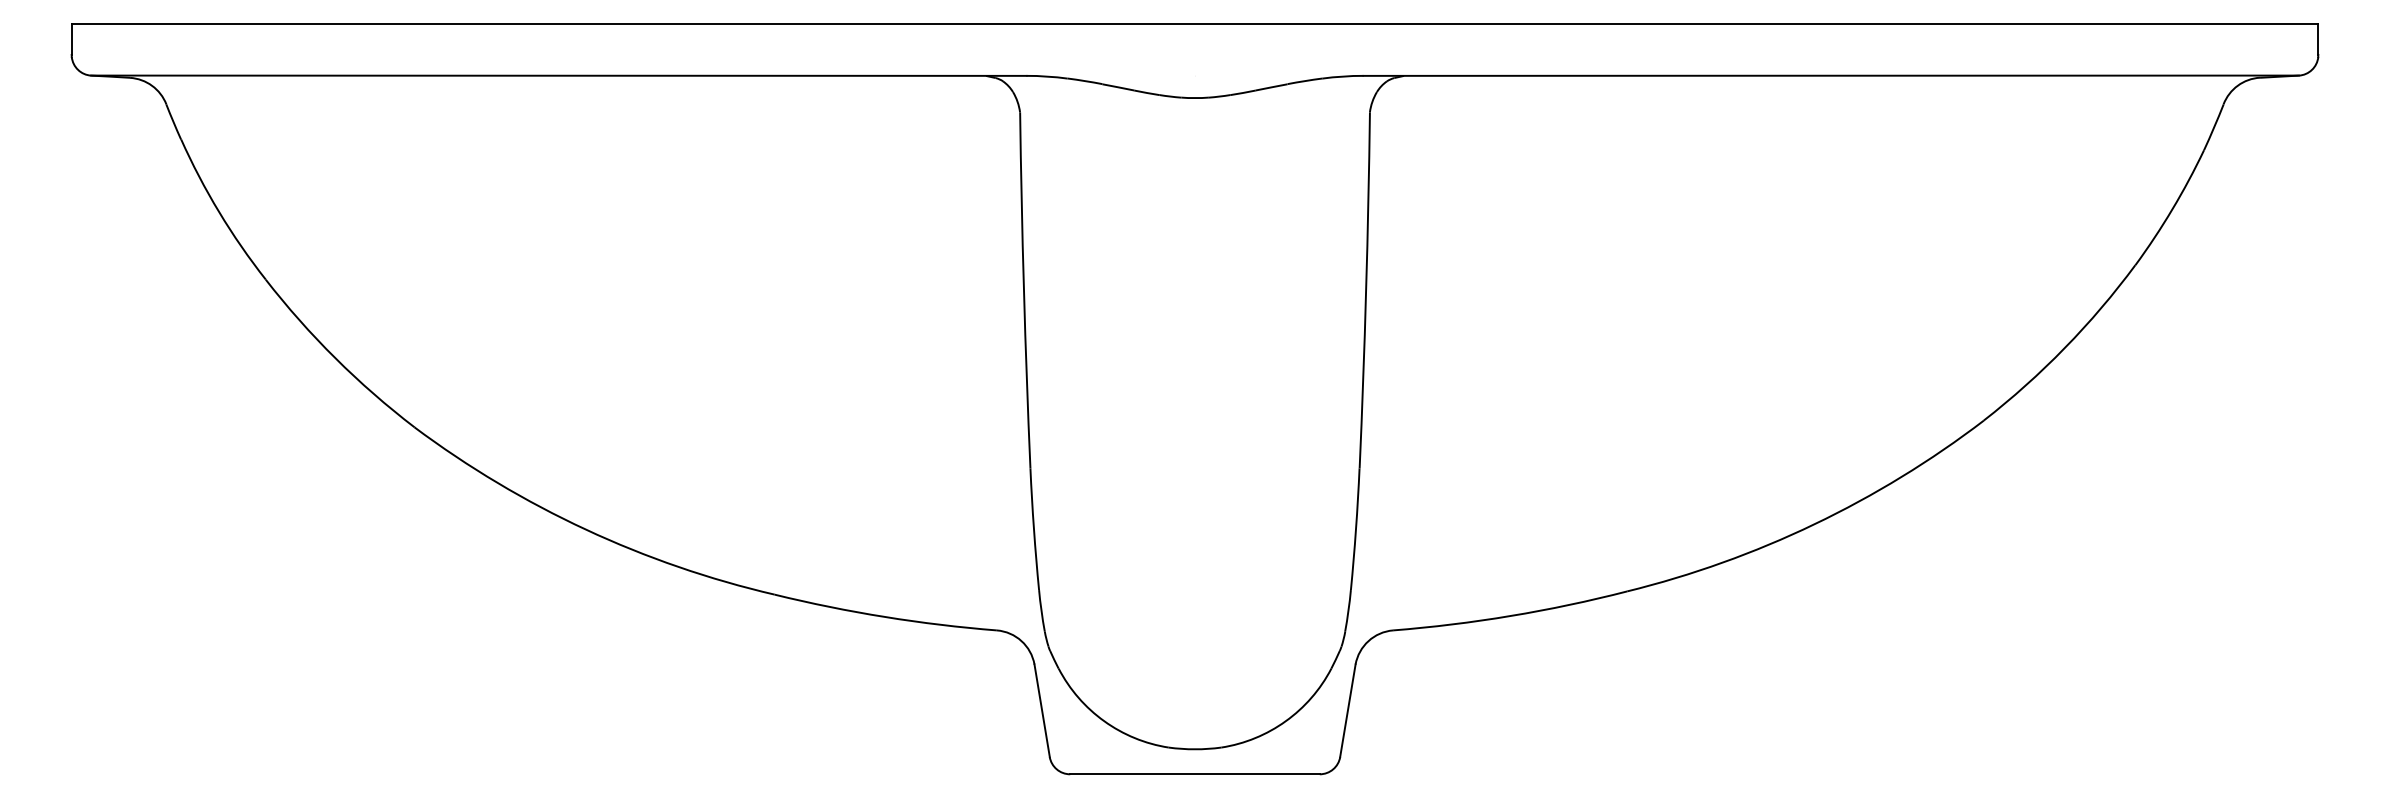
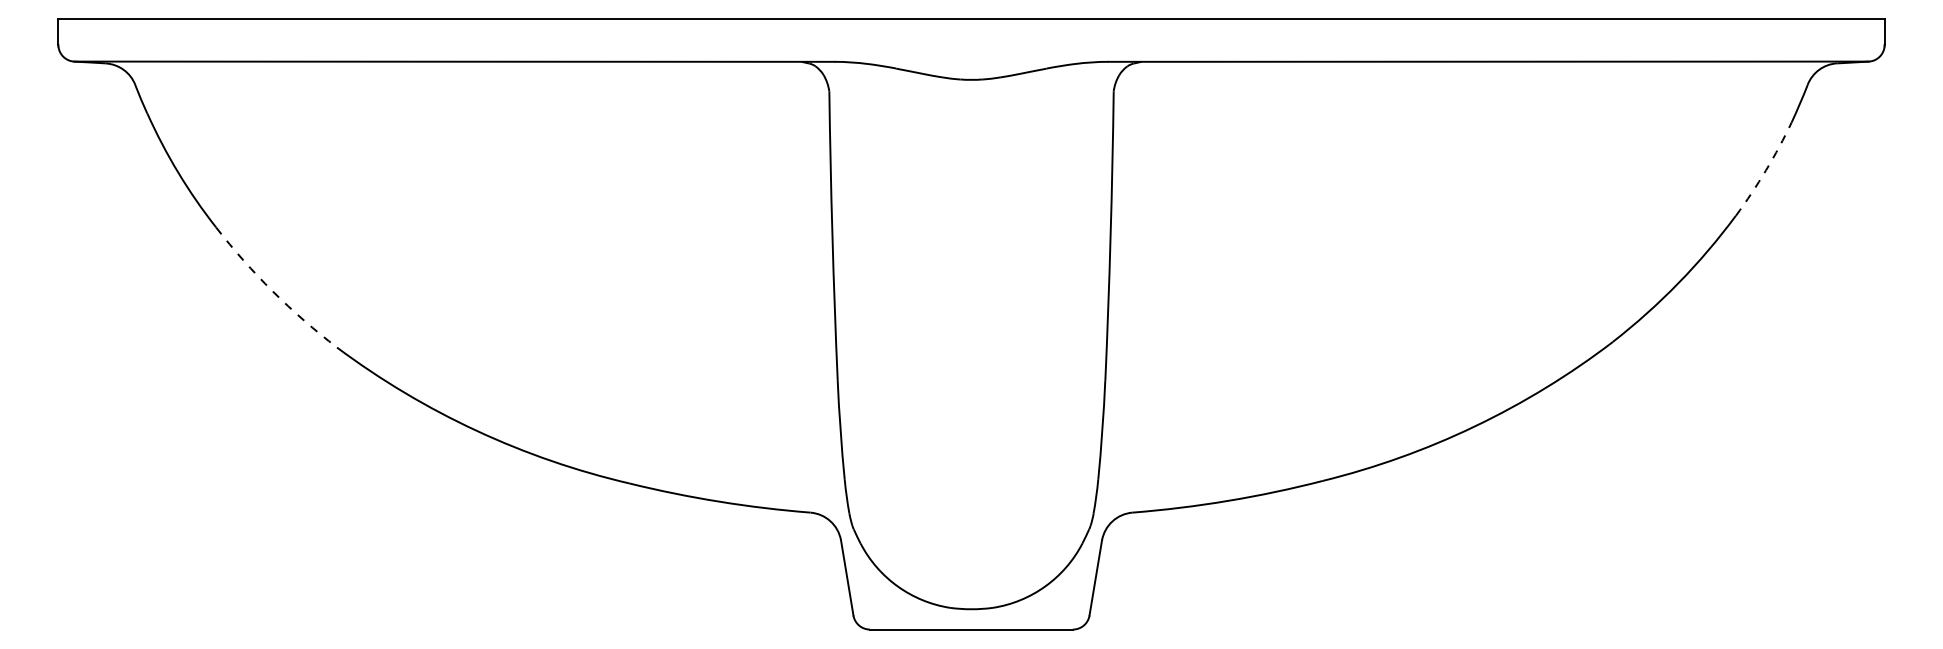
arc: (2172, 209) -> (1766, 170), solid -> dashed
arc: (335, 358) -> (272, 291), solid -> dashed

